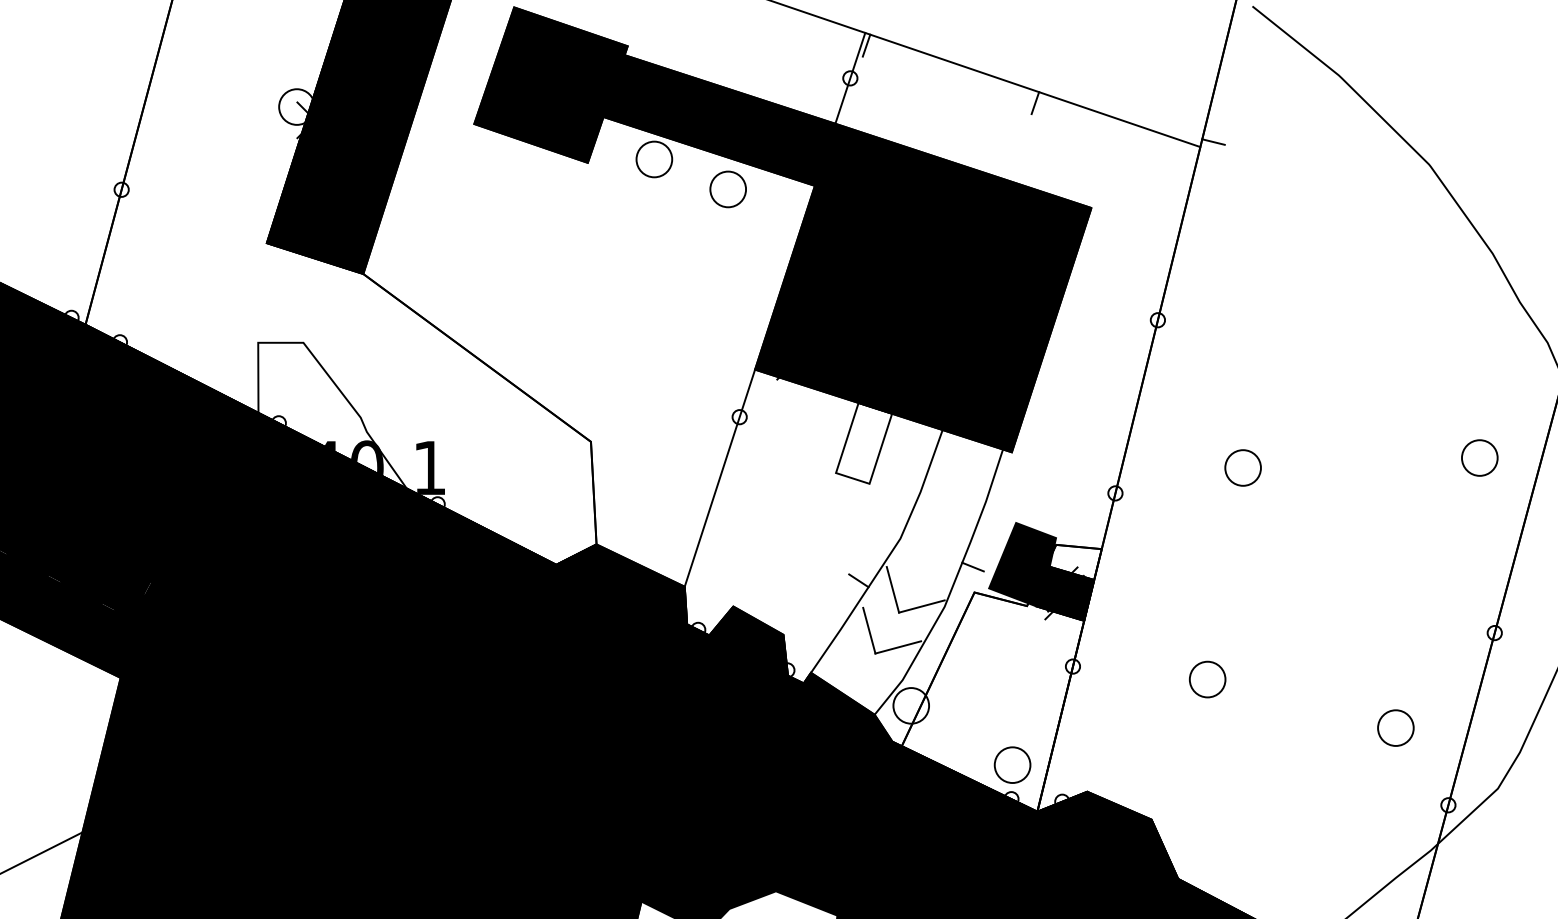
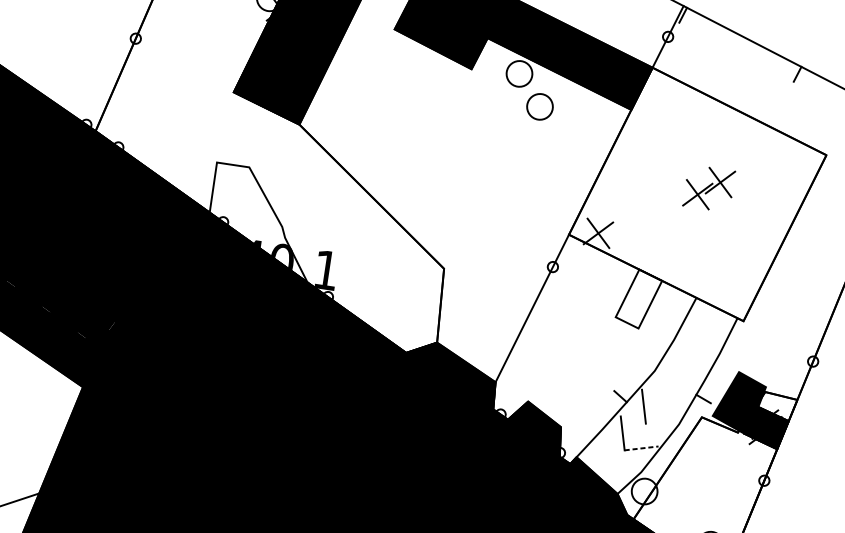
circle: (727, 189) -> (539, 106), moved
fill: (923, 287) -> (698, 194), removed
line: (921, 606) -> (662, 421), removed
line: (898, 647) -> (641, 448), solid -> dashed

